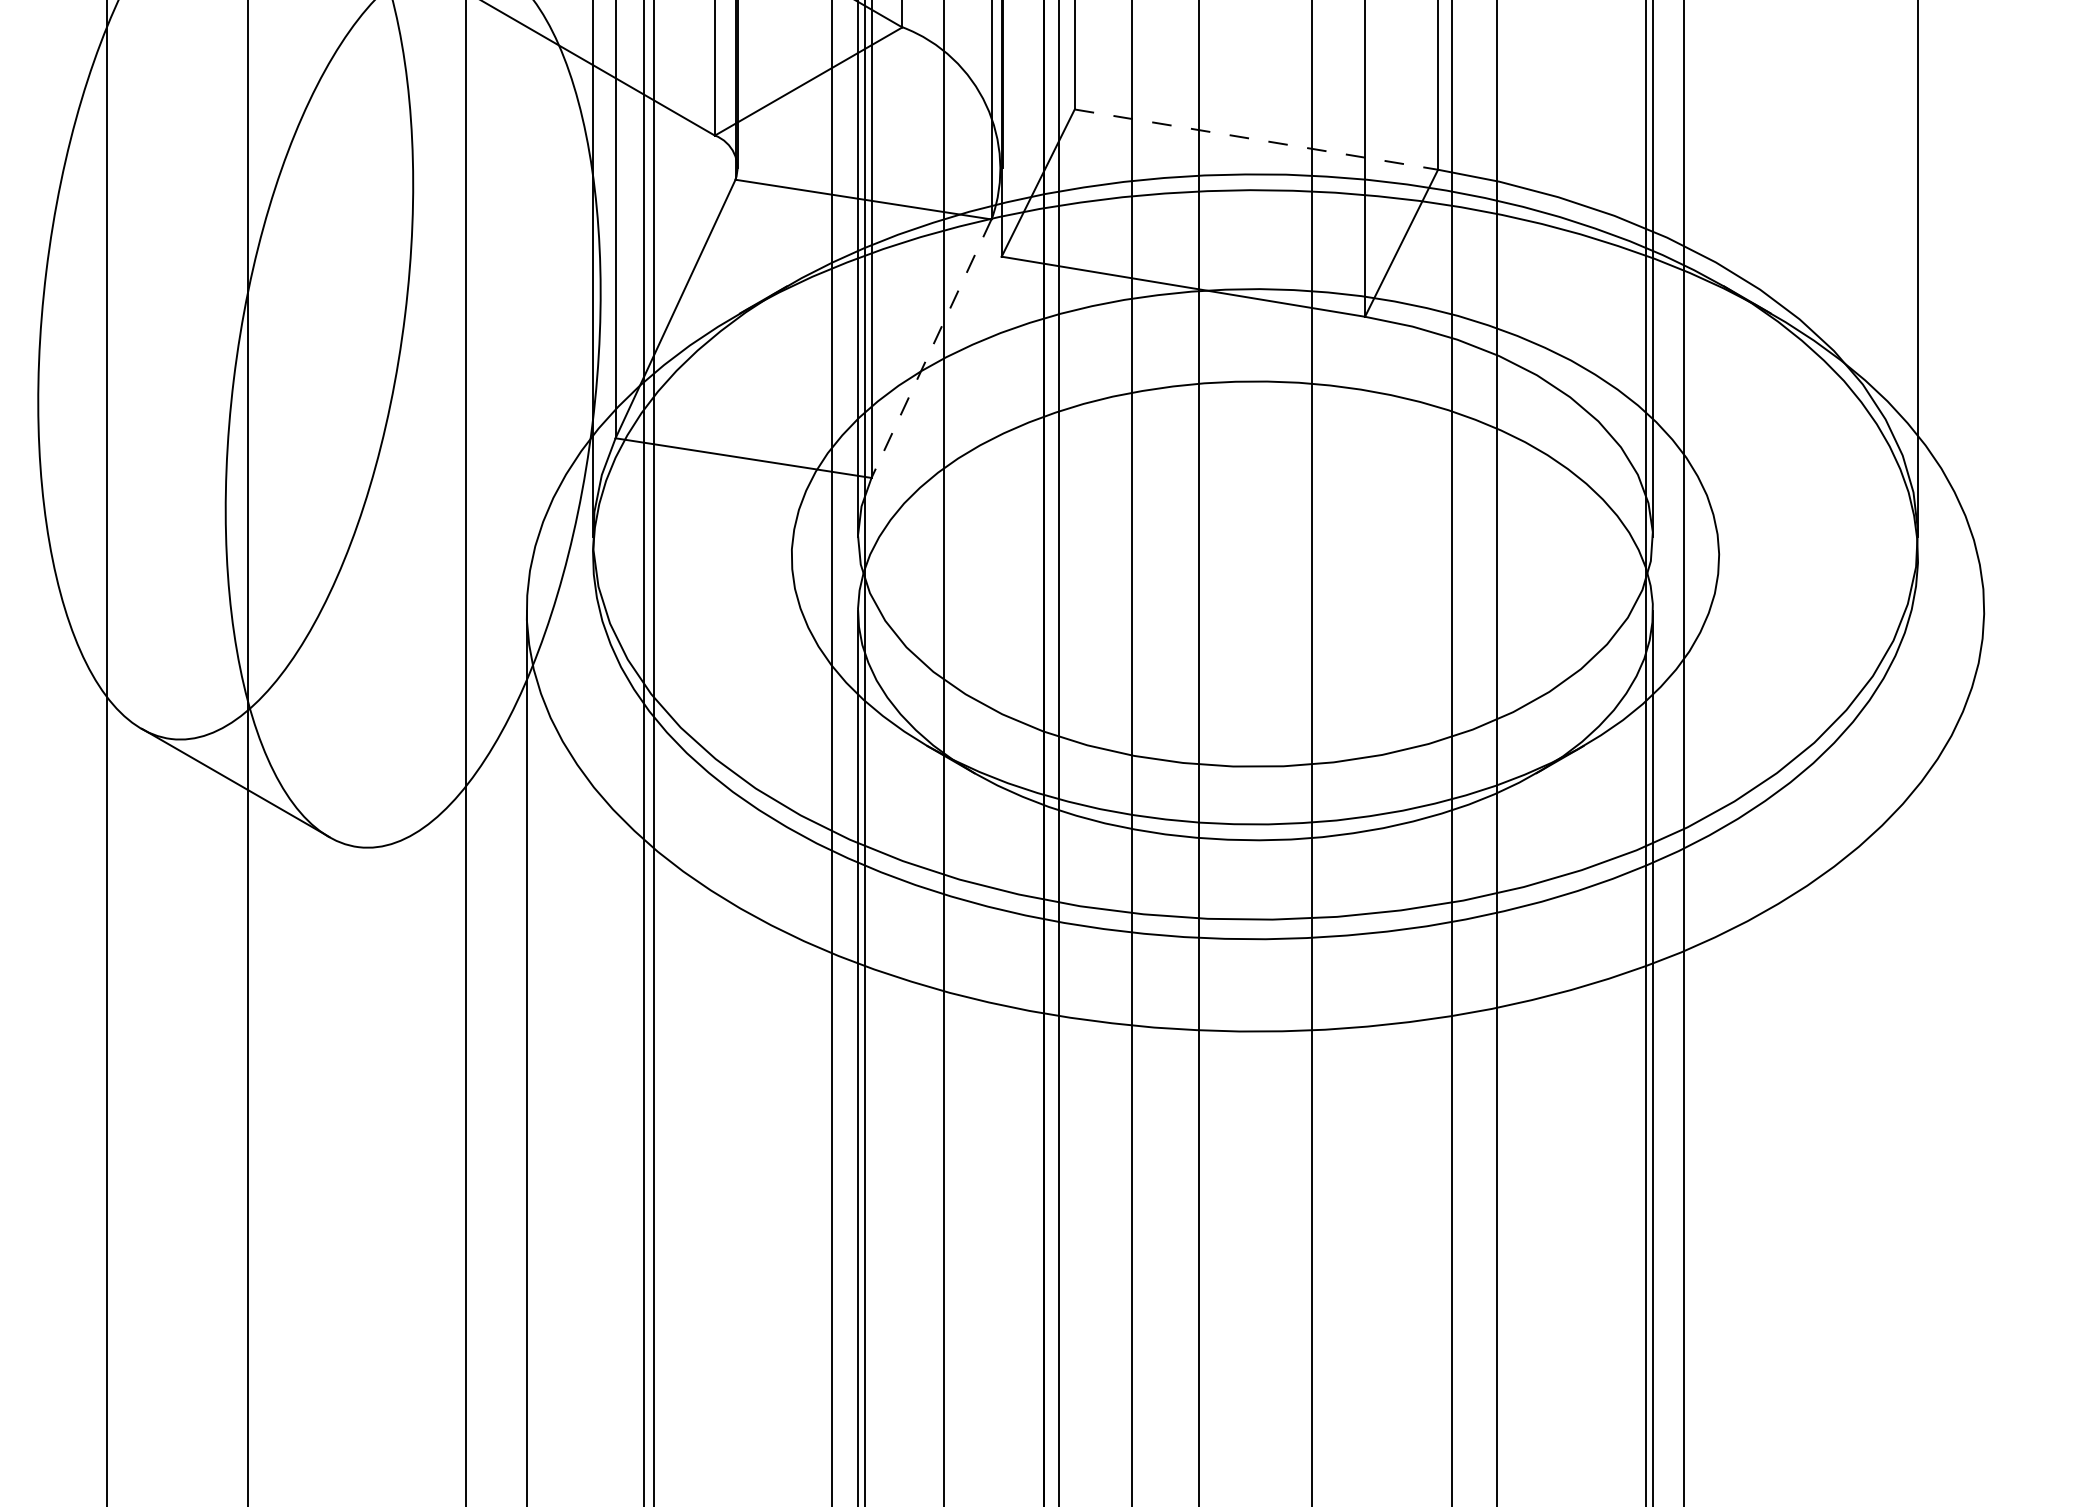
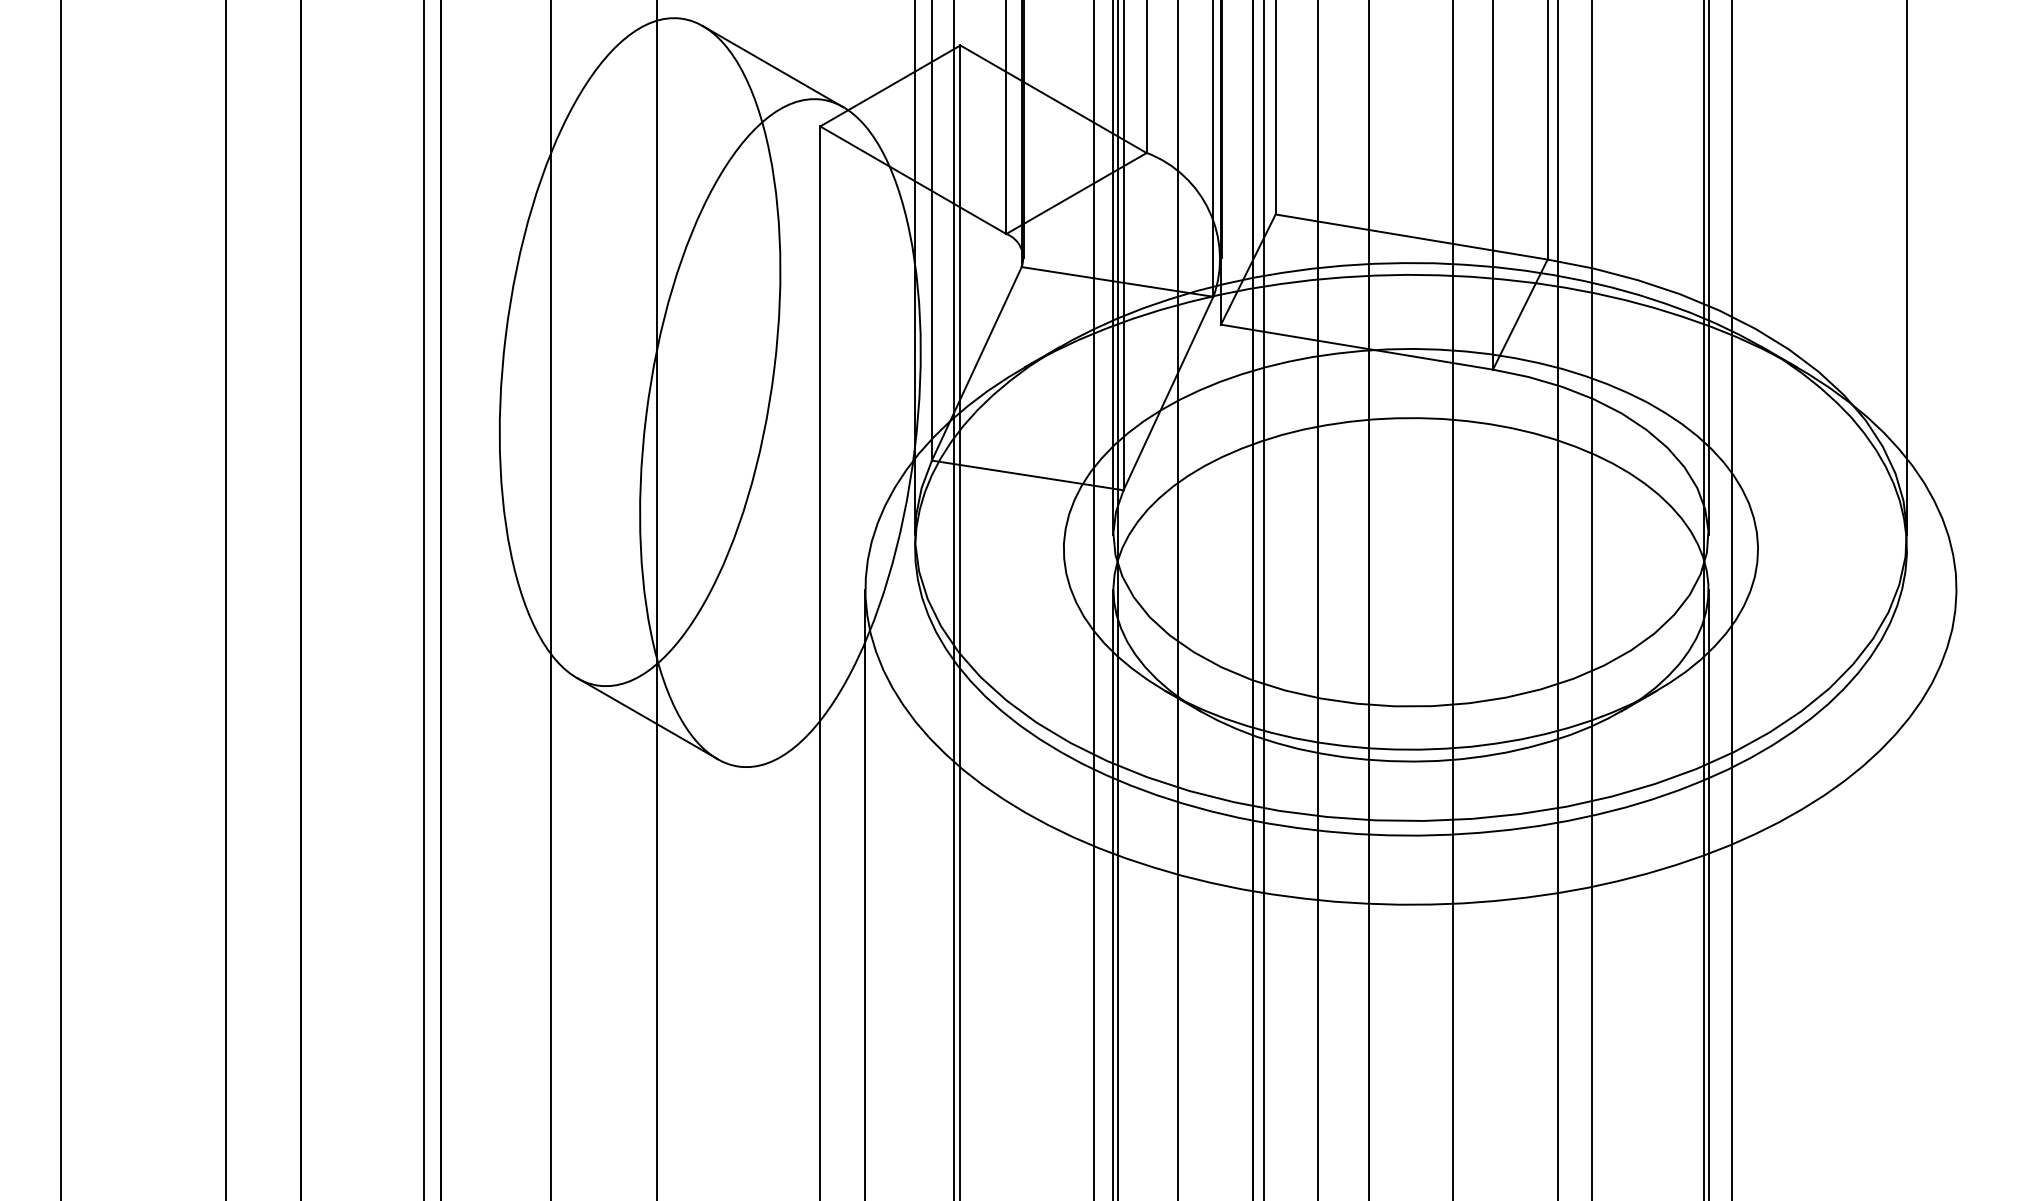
line: (1256, 140) -> (1411, 237), dashed -> solid
line: (931, 348) -> (1168, 393), dashed -> solid

